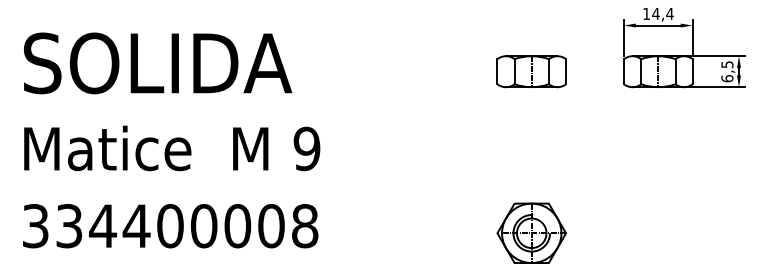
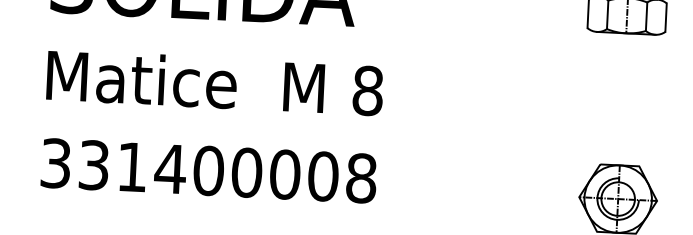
text: (306, 148) -> (367, 90), 9 -> 8
text: (102, 225) -> (131, 166), 334400008 -> 331400008

